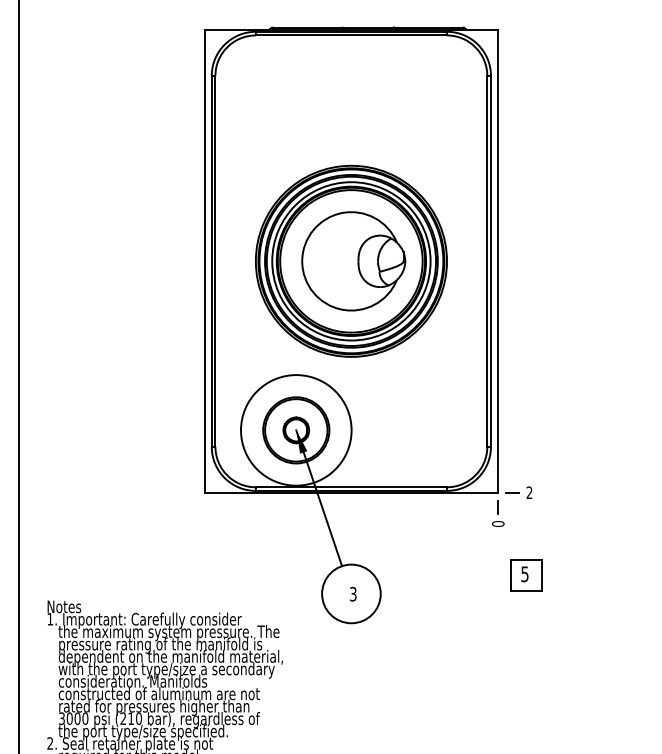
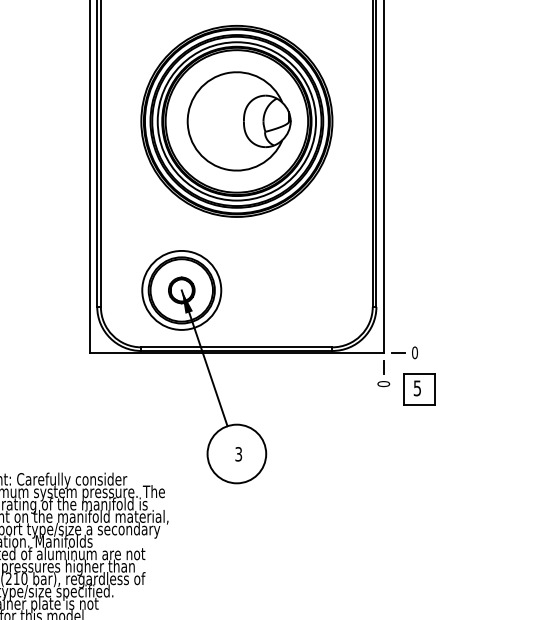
circle: (295, 429) -> (180, 289), size x0.71
text: (529, 492) -> (414, 352), 2 -> 0
part: (526, 575) -> (418, 389), moved

